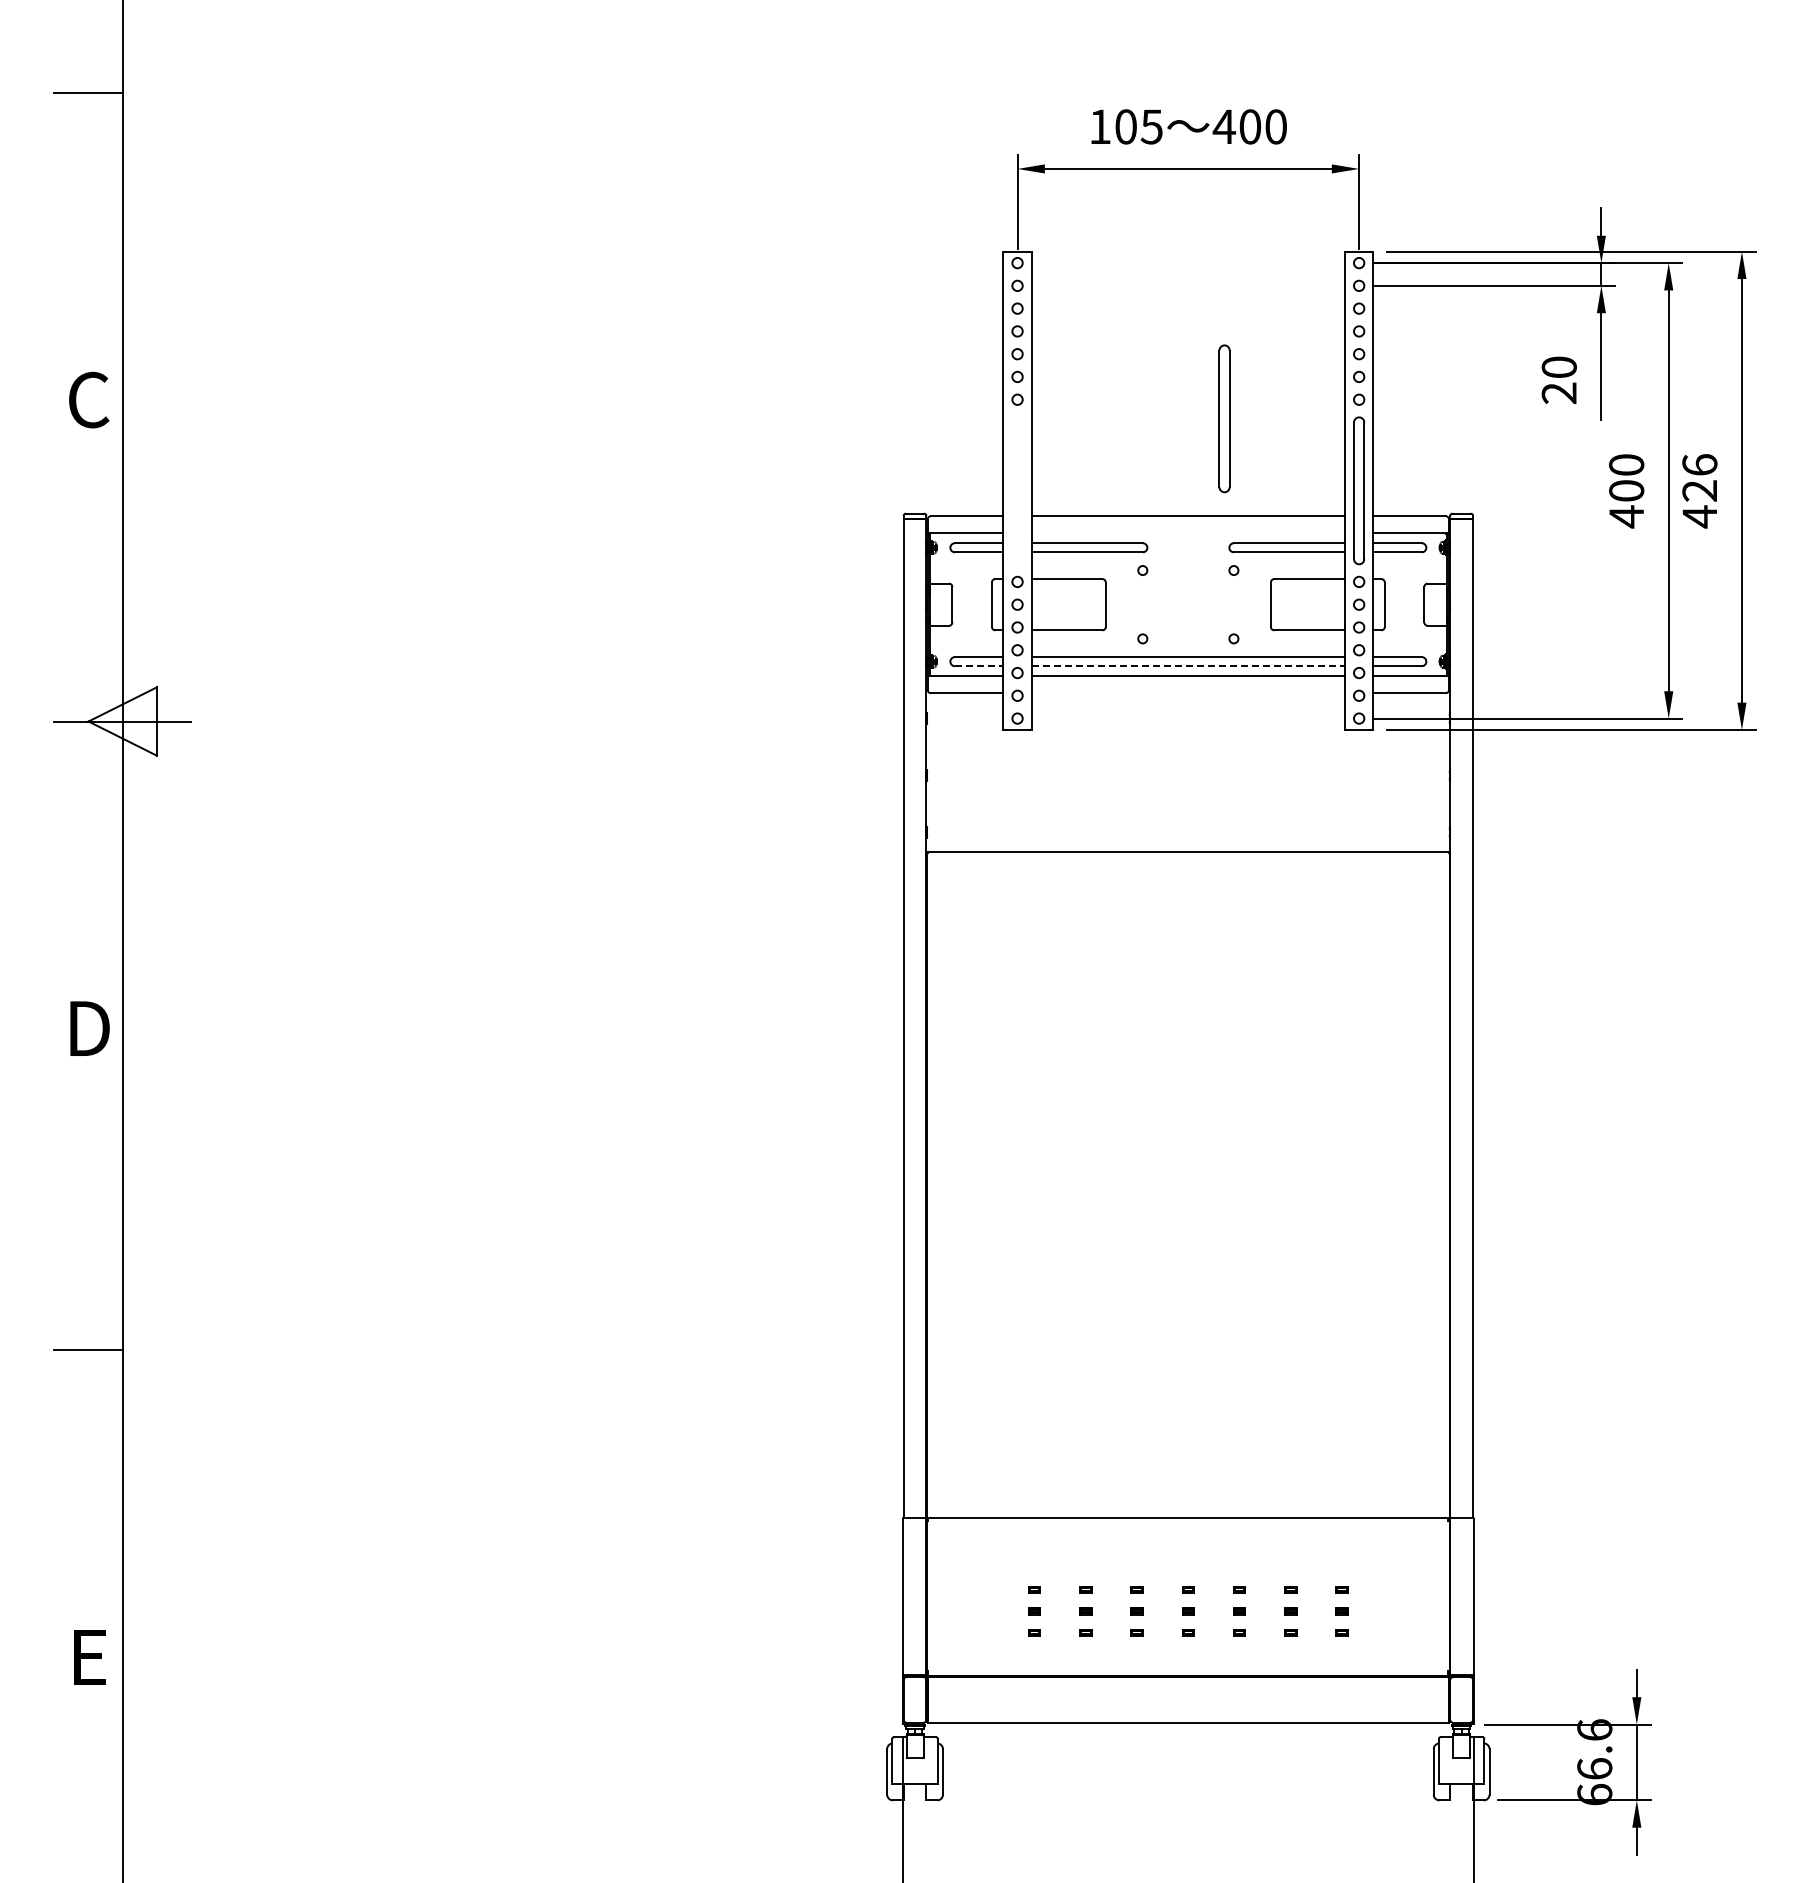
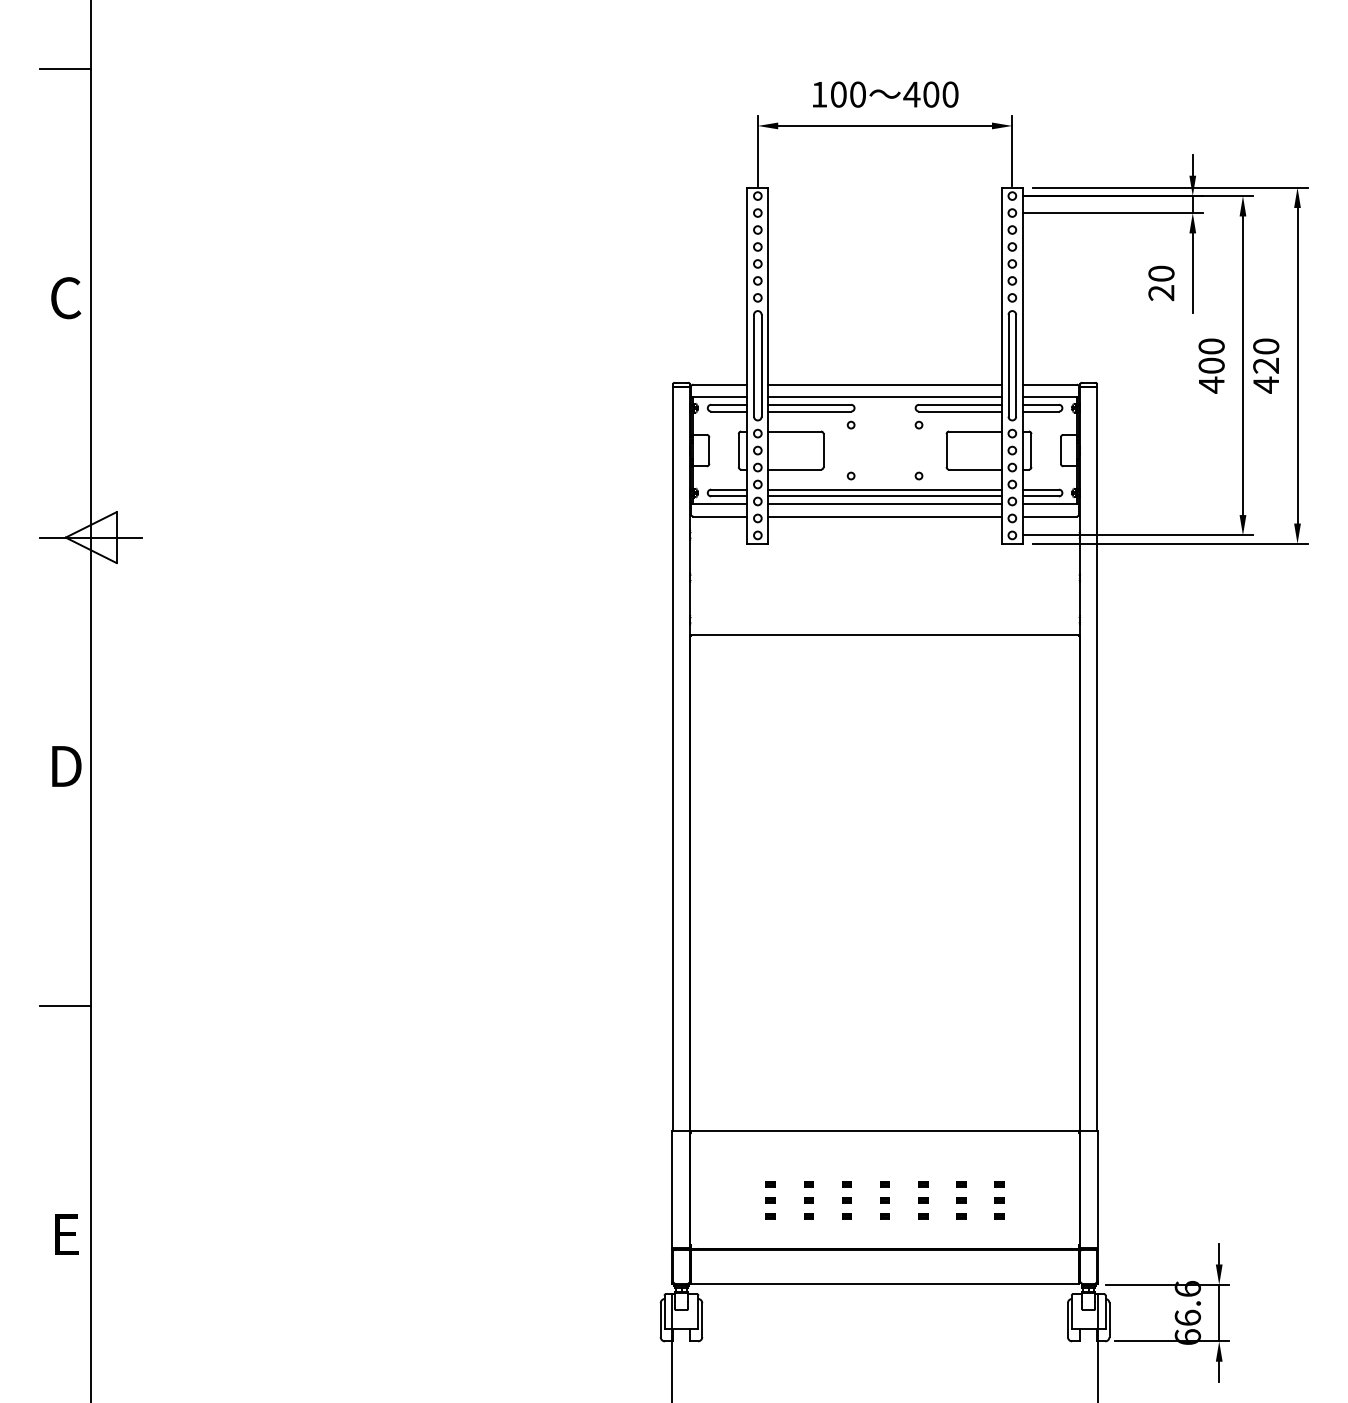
text: (1151, 126) -> (857, 94), 105 -> 100
part: (1224, 418) -> (757, 365), moved
text: (1699, 464) -> (1265, 346), 426 -> 420
line: (1187, 533) -> (884, 397), added
line: (979, 666) -> (729, 496), dashed -> solid
line: (1188, 666) -> (885, 496), dashed -> solid
line: (1187, 693) -> (884, 516), added

